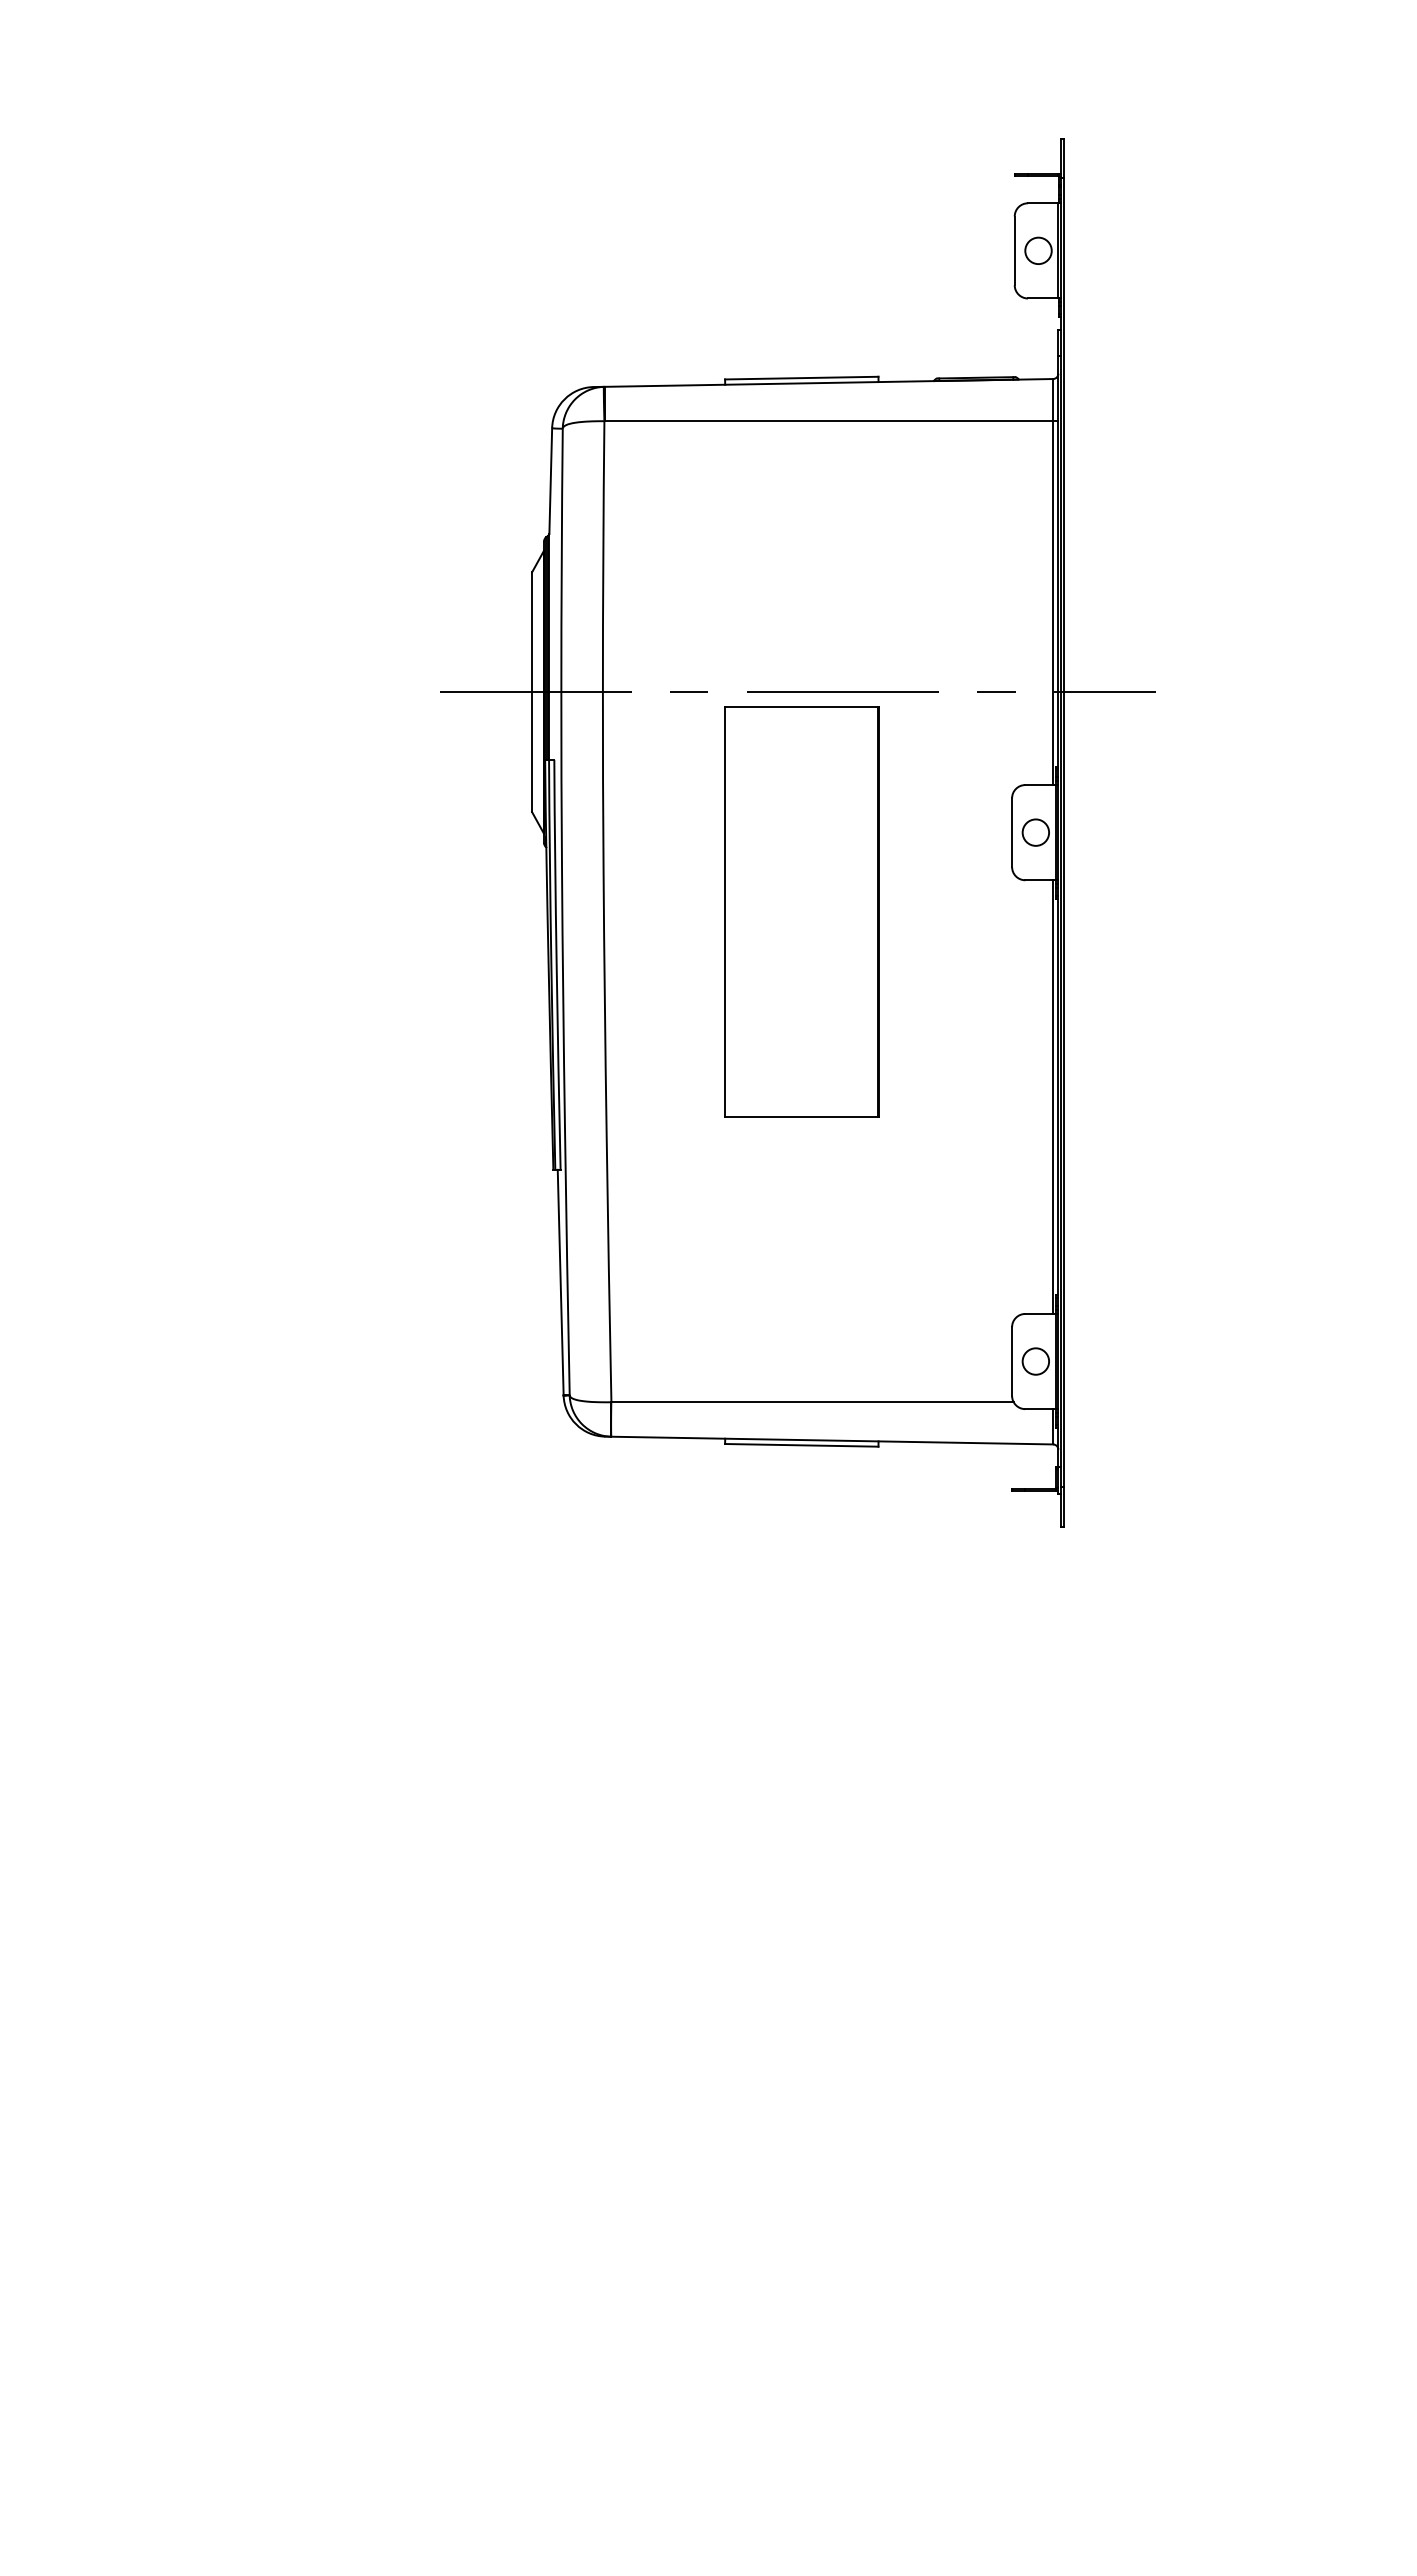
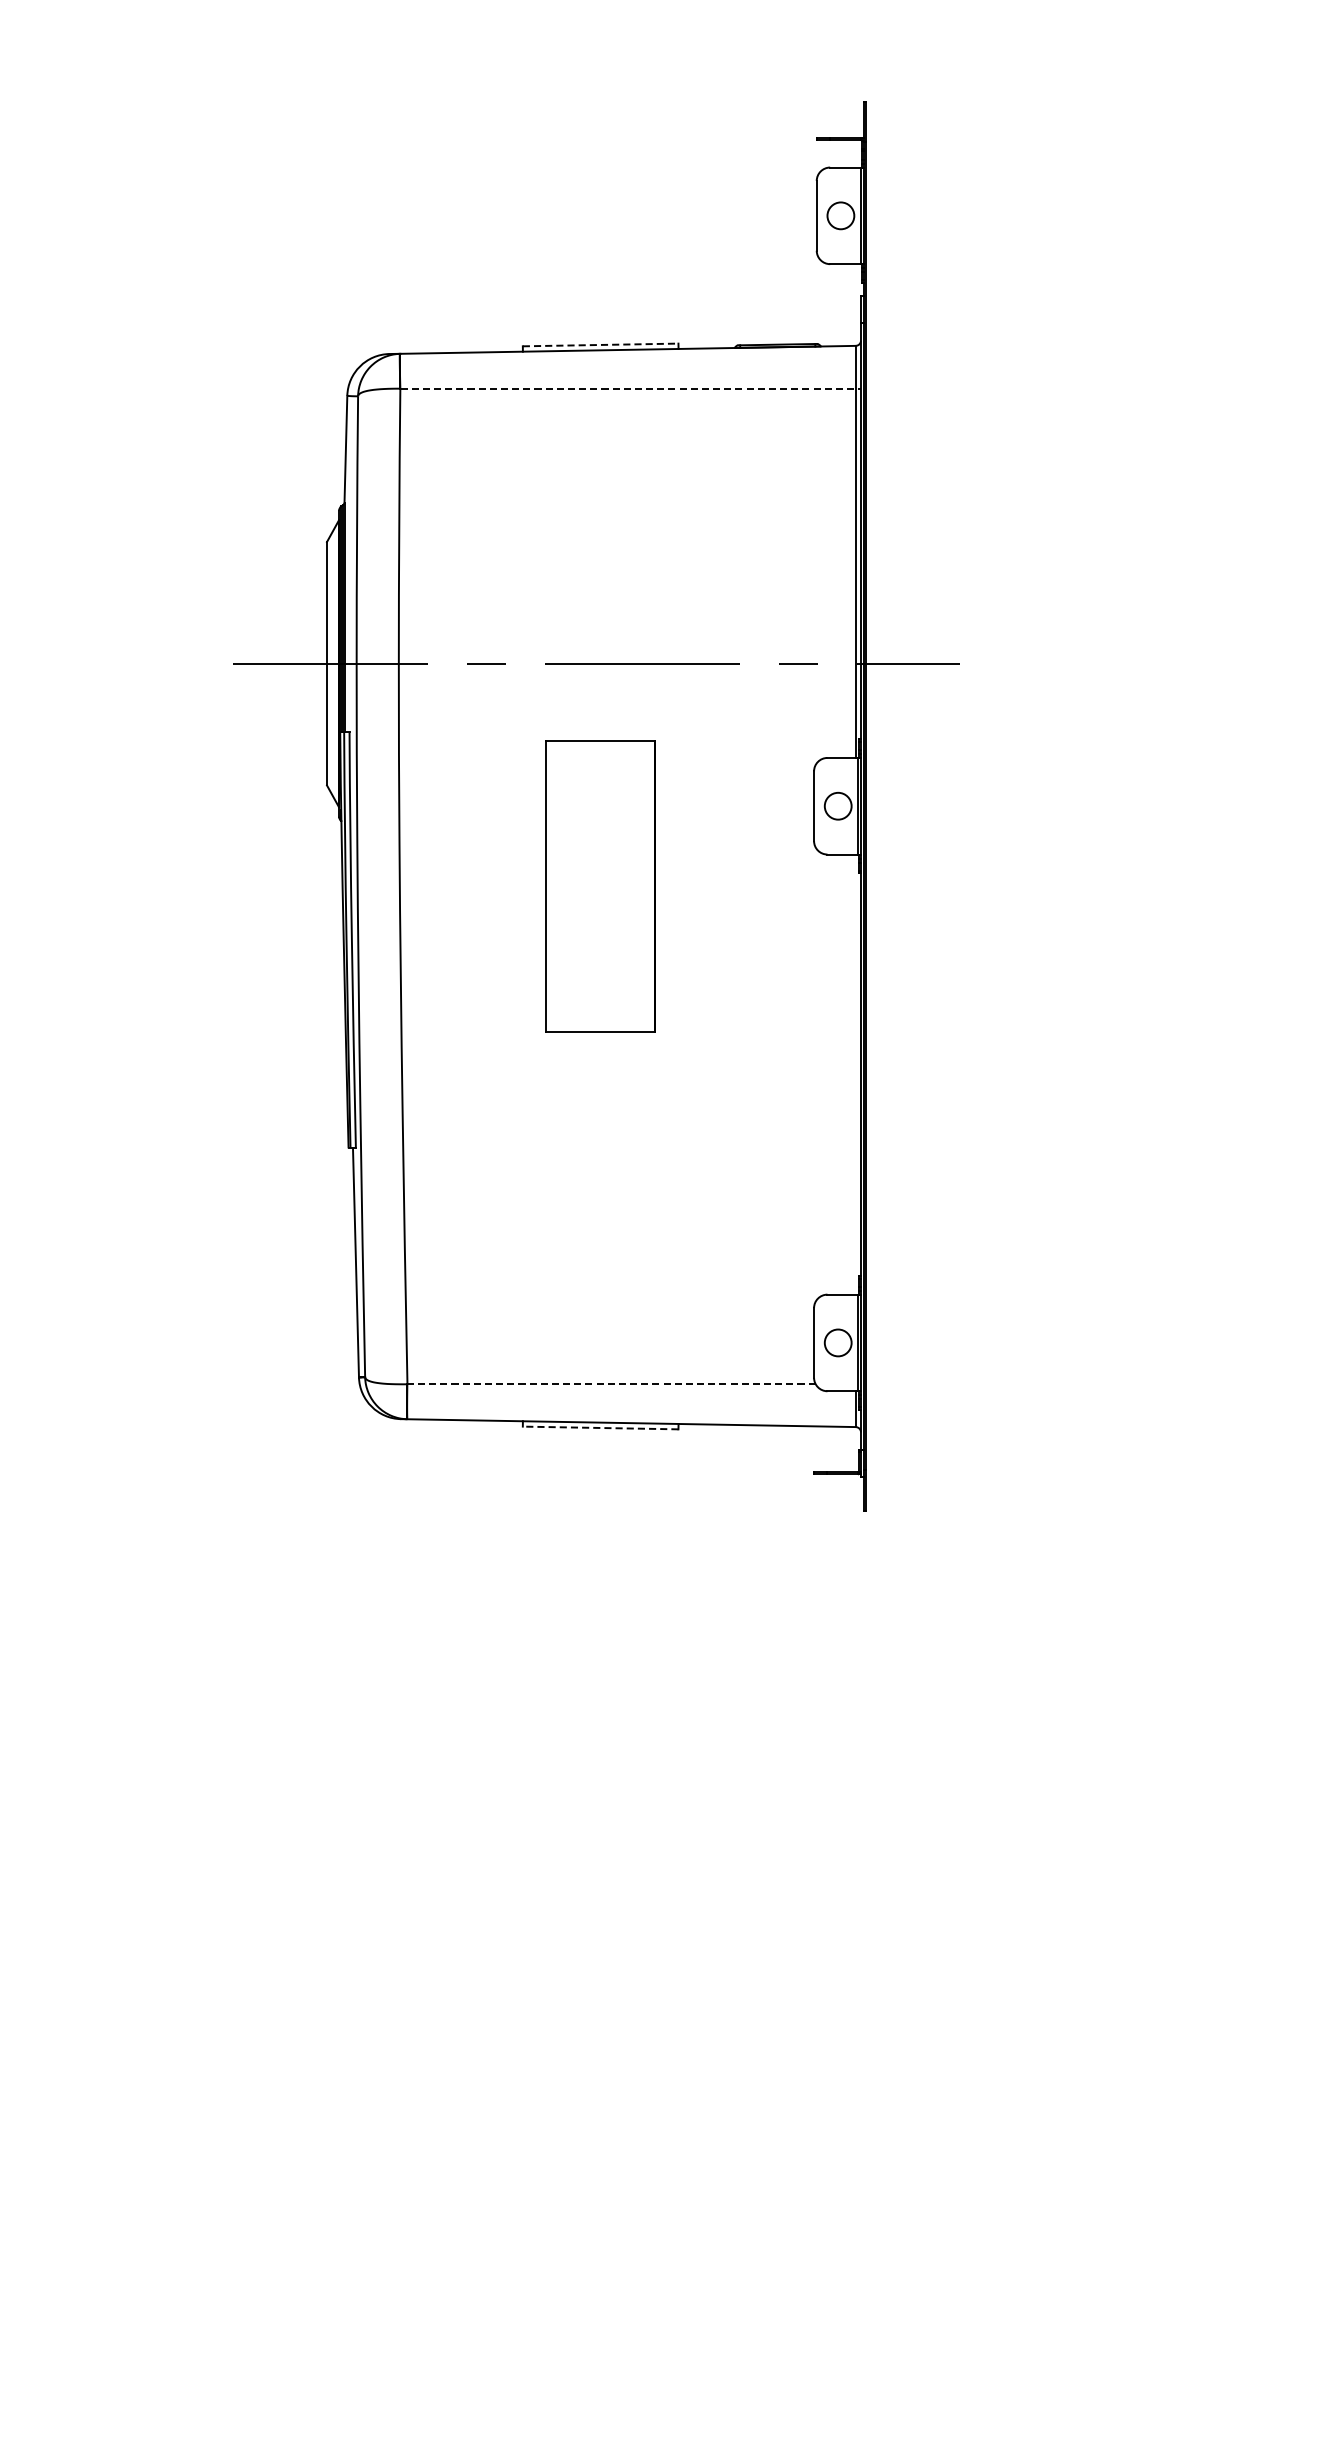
line: (801, 378) -> (600, 345), solid -> dashed
line: (831, 421) -> (630, 388), solid -> dashed
part: (801, 911) -> (600, 886), size x0.7
line: (1053, 1096) -> (856, 1073), removed
line: (812, 1402) -> (611, 1384), solid -> dashed
line: (801, 1445) -> (600, 1428), solid -> dashed

